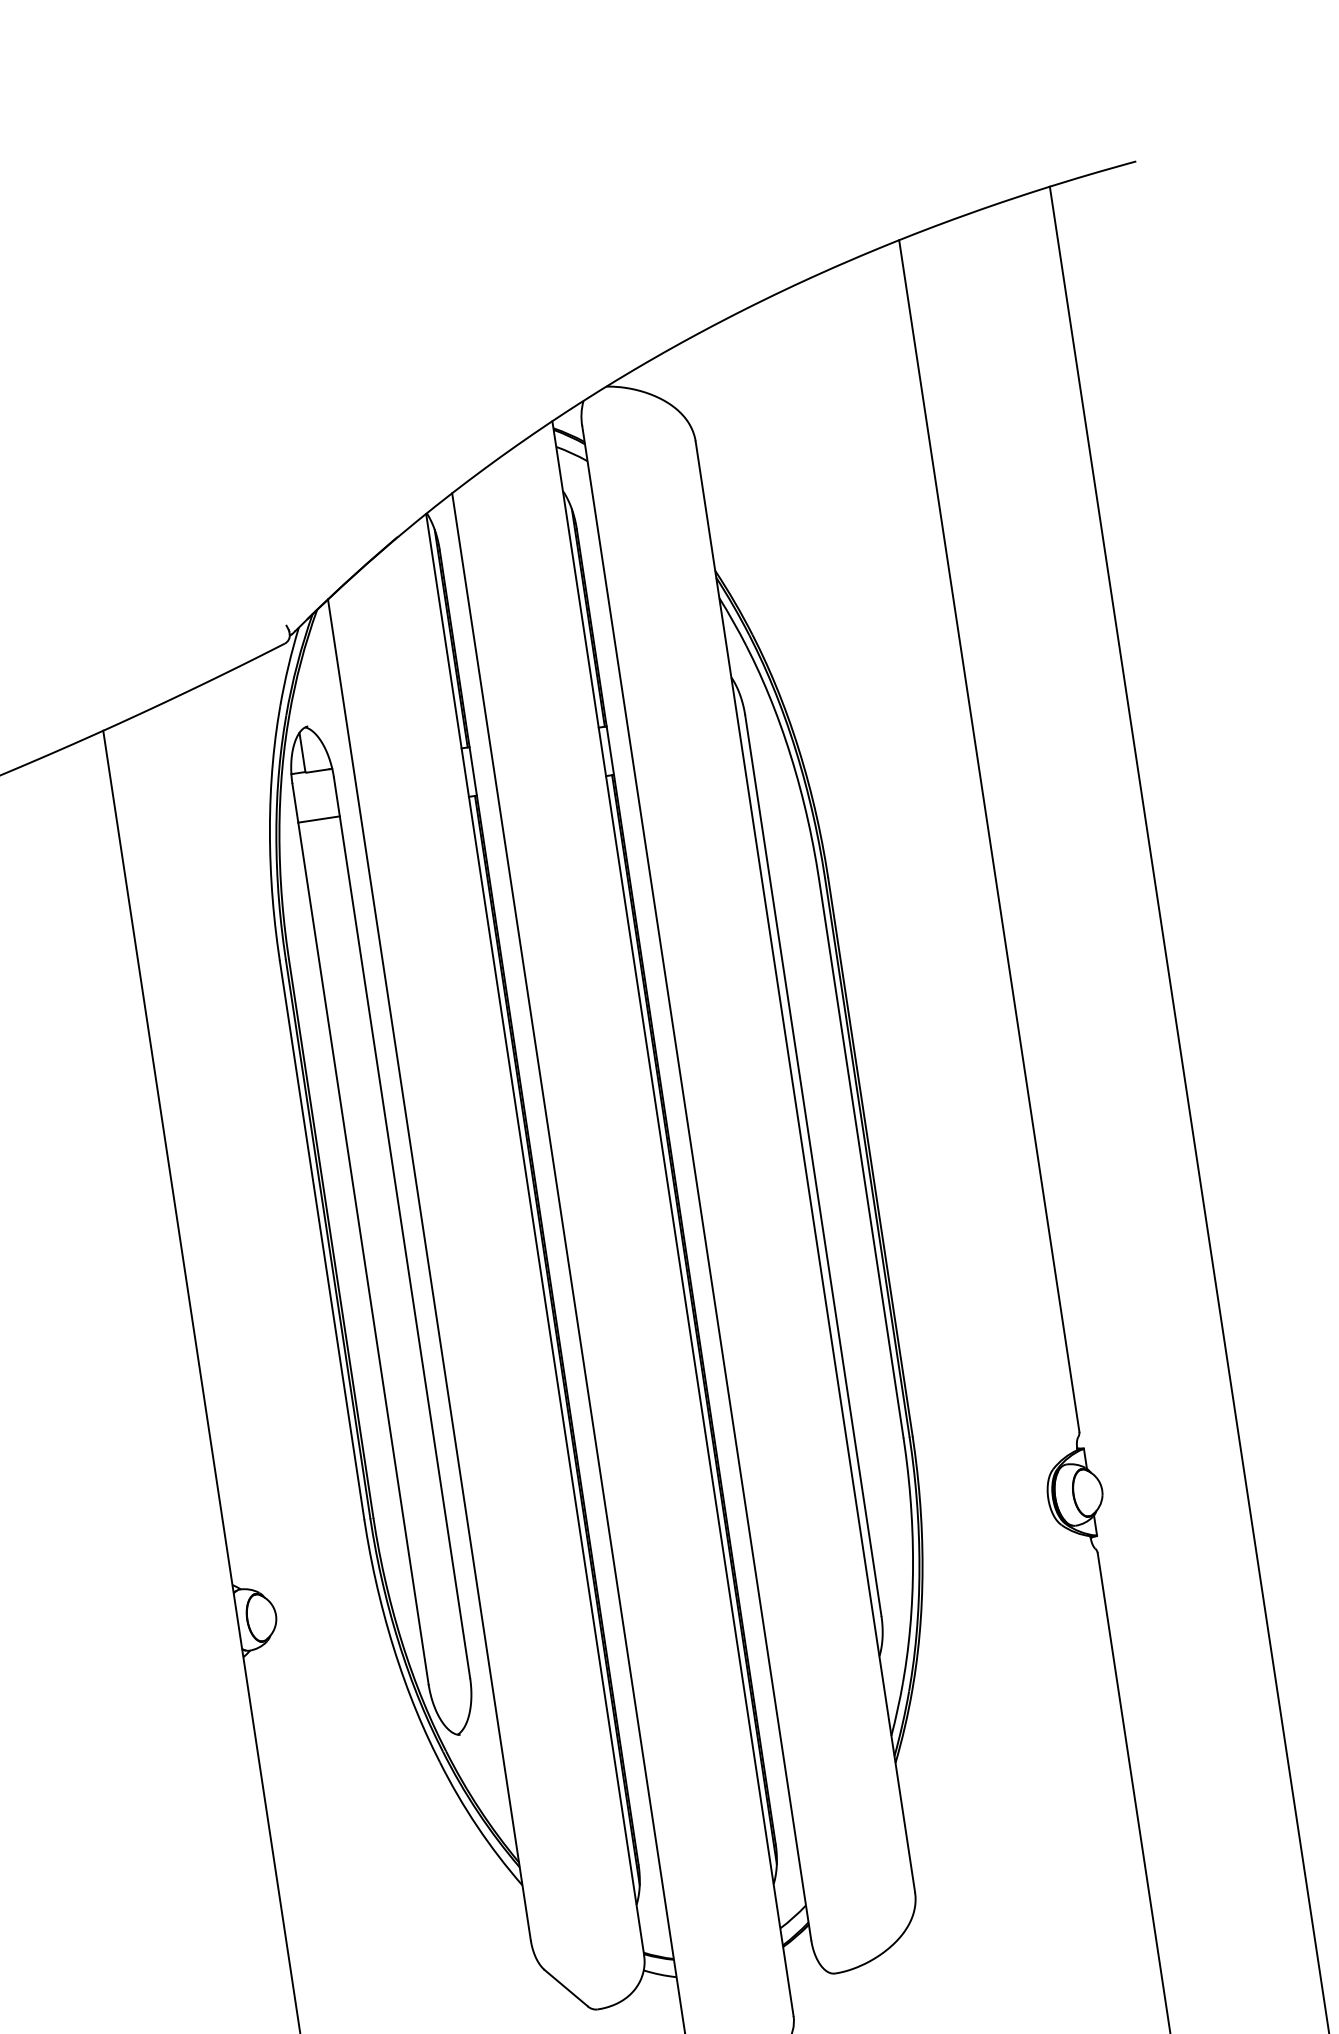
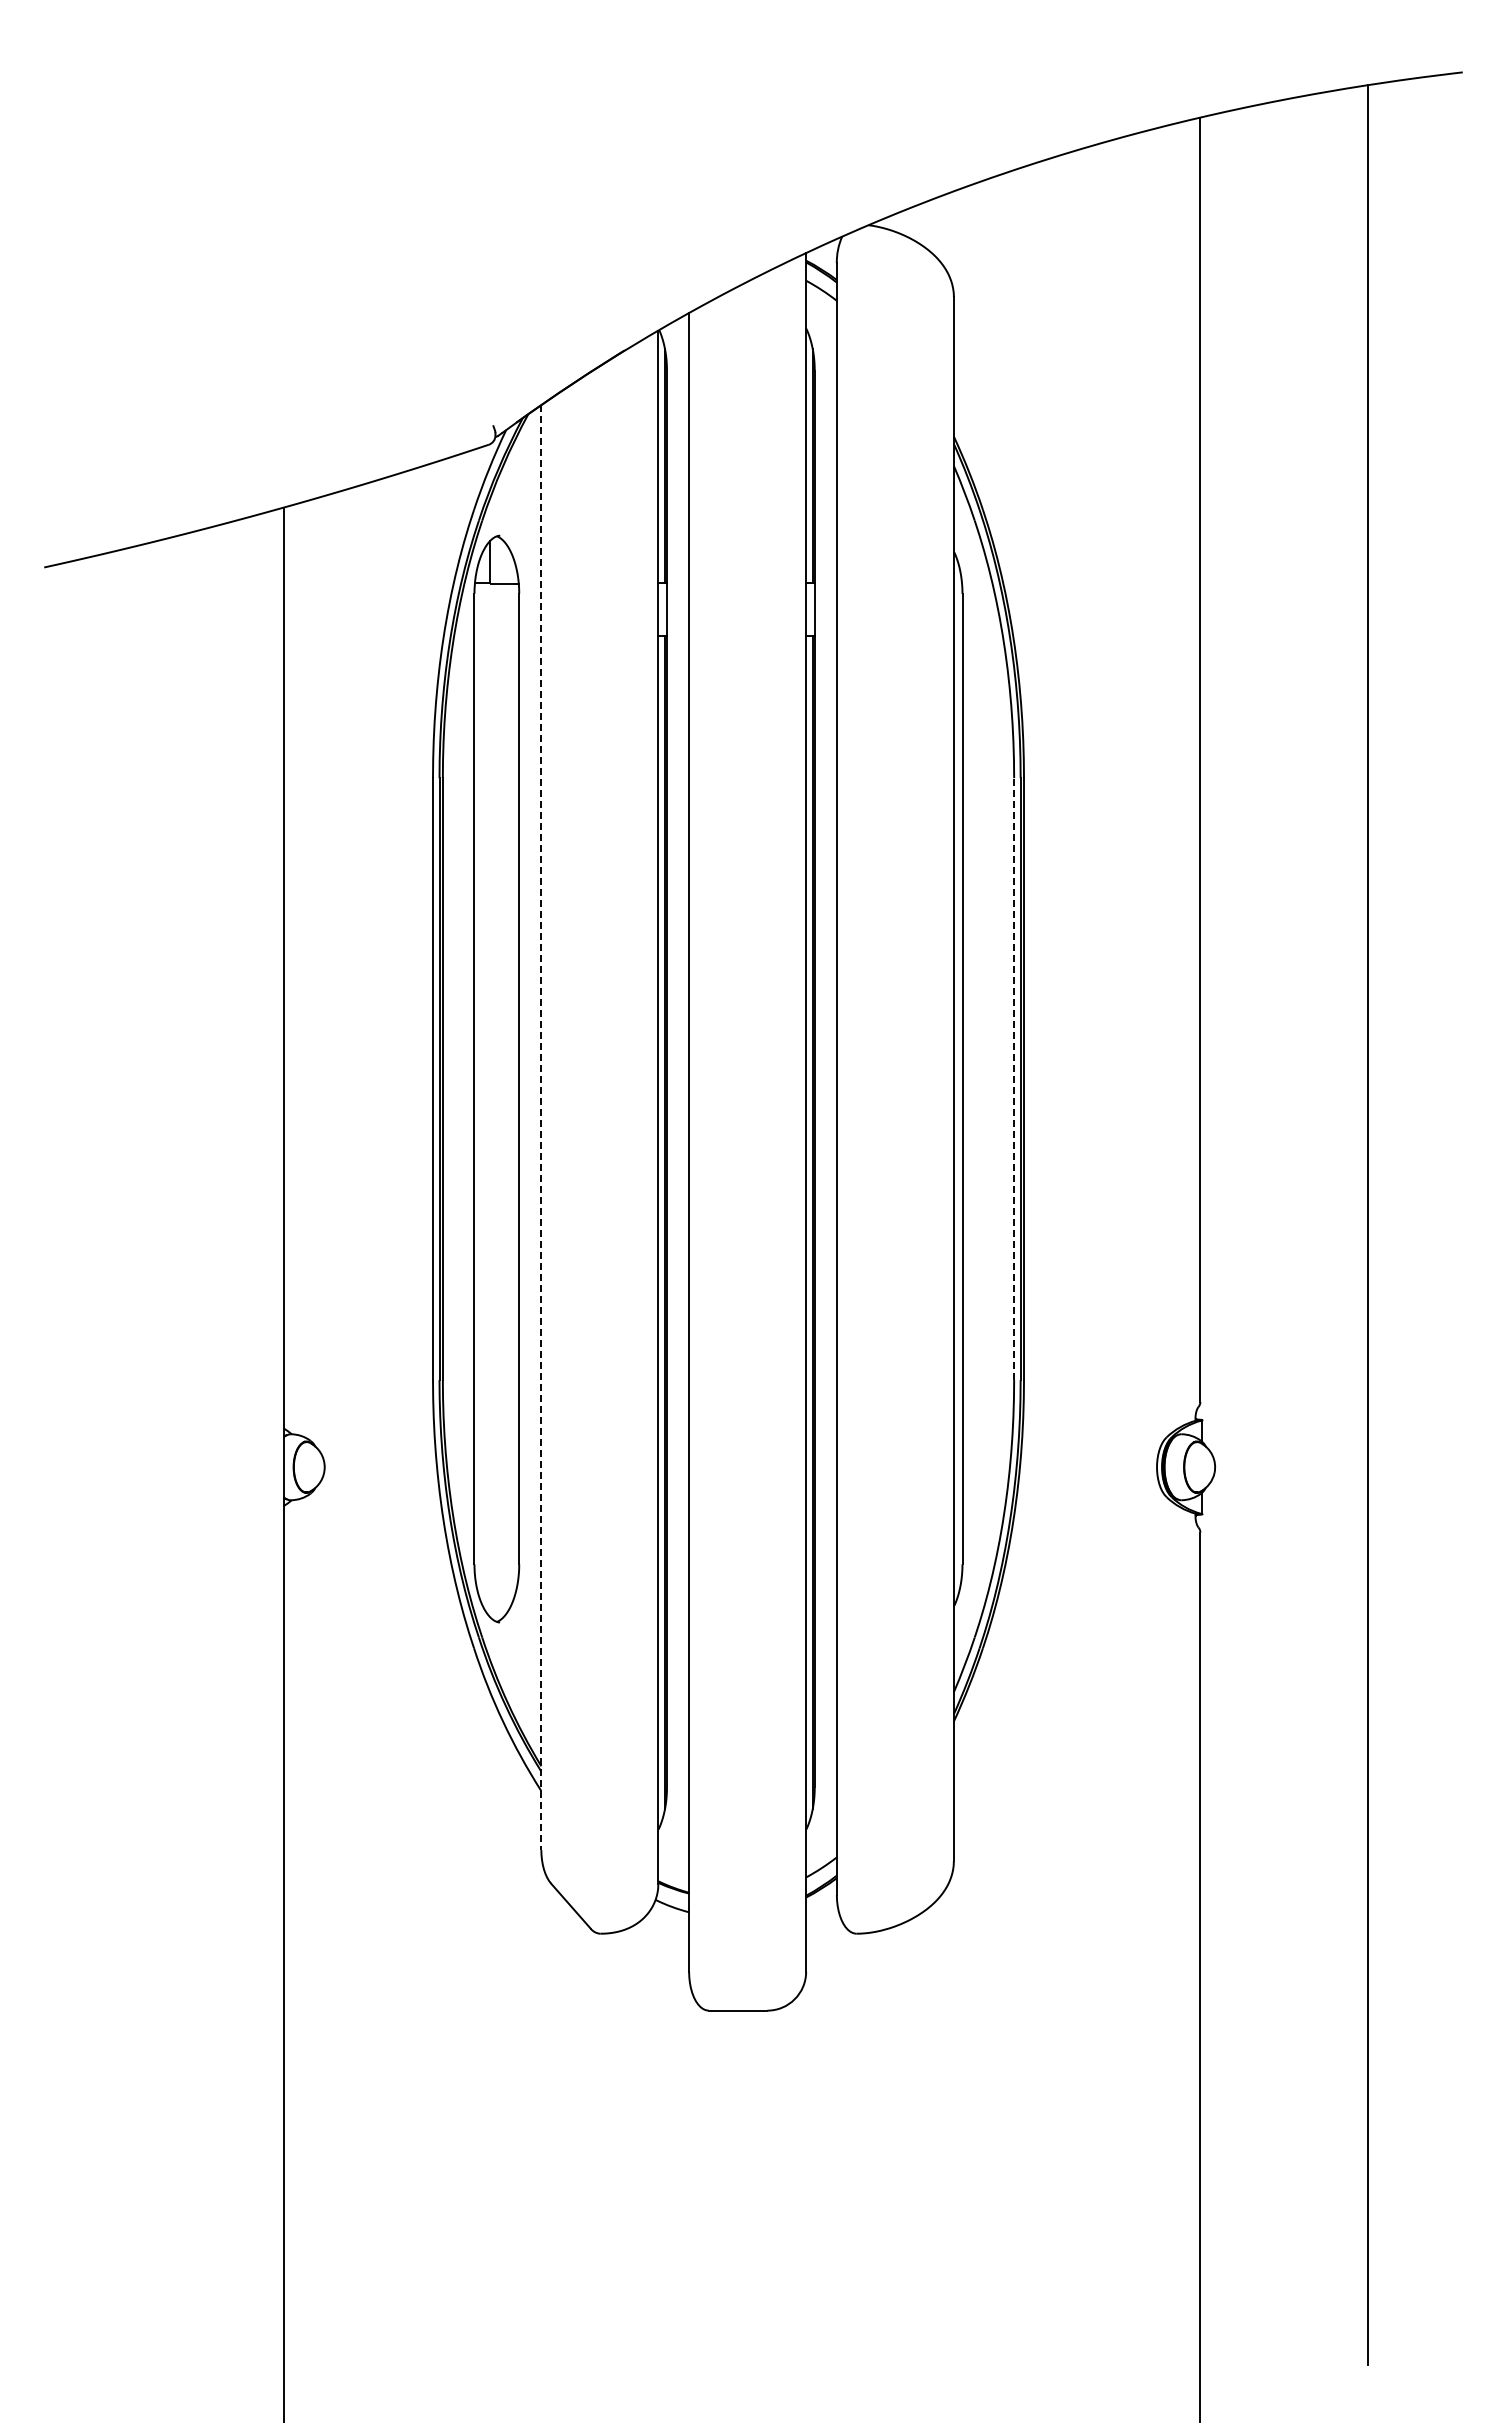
line: (318, 819) -> (496, 635), removed
line: (861, 1158) -> (1014, 1079), solid -> dashed
line: (429, 1269) -> (541, 1127), solid -> dashed

